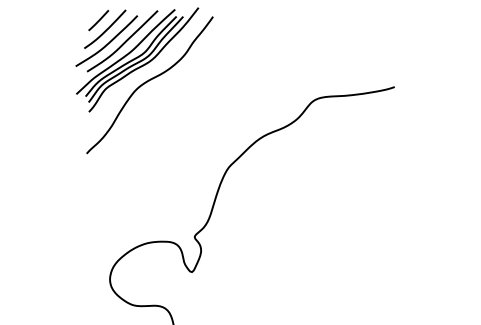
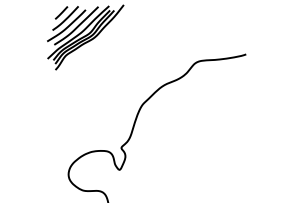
curve: (149, 82) -> (93, 51), removed

